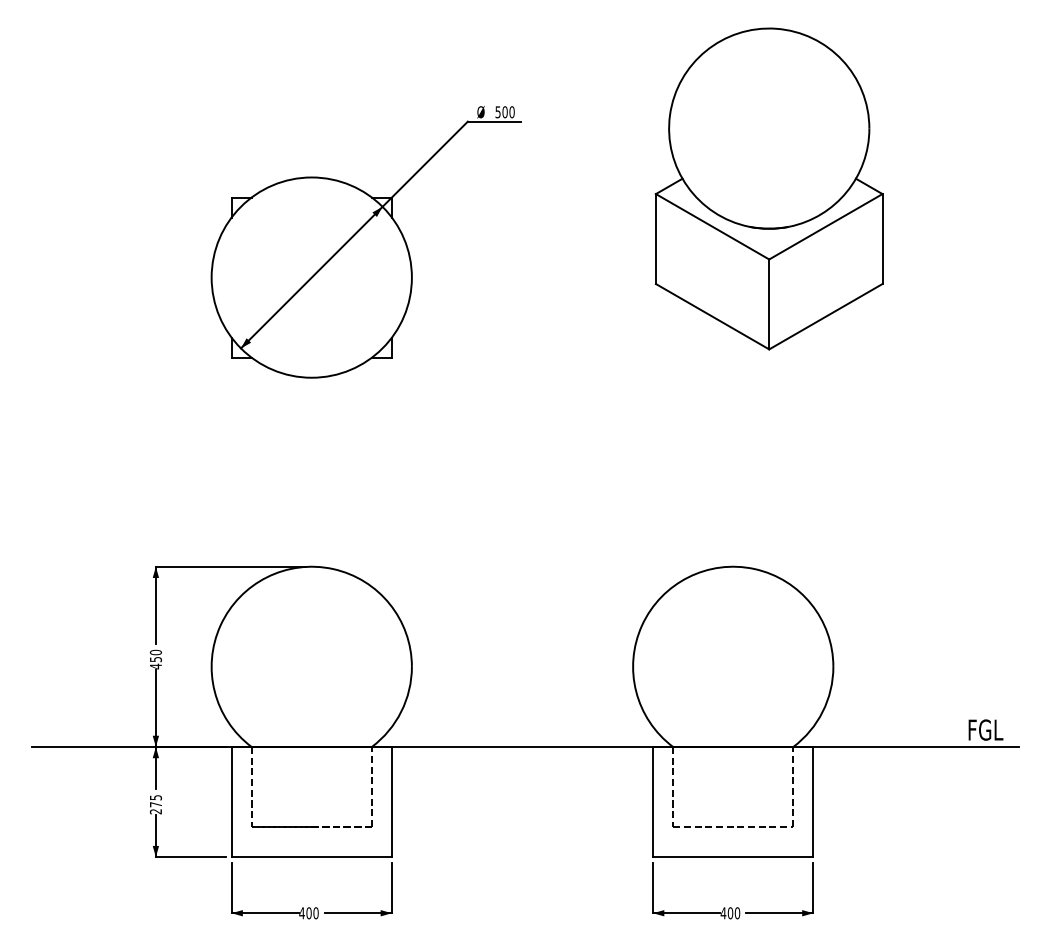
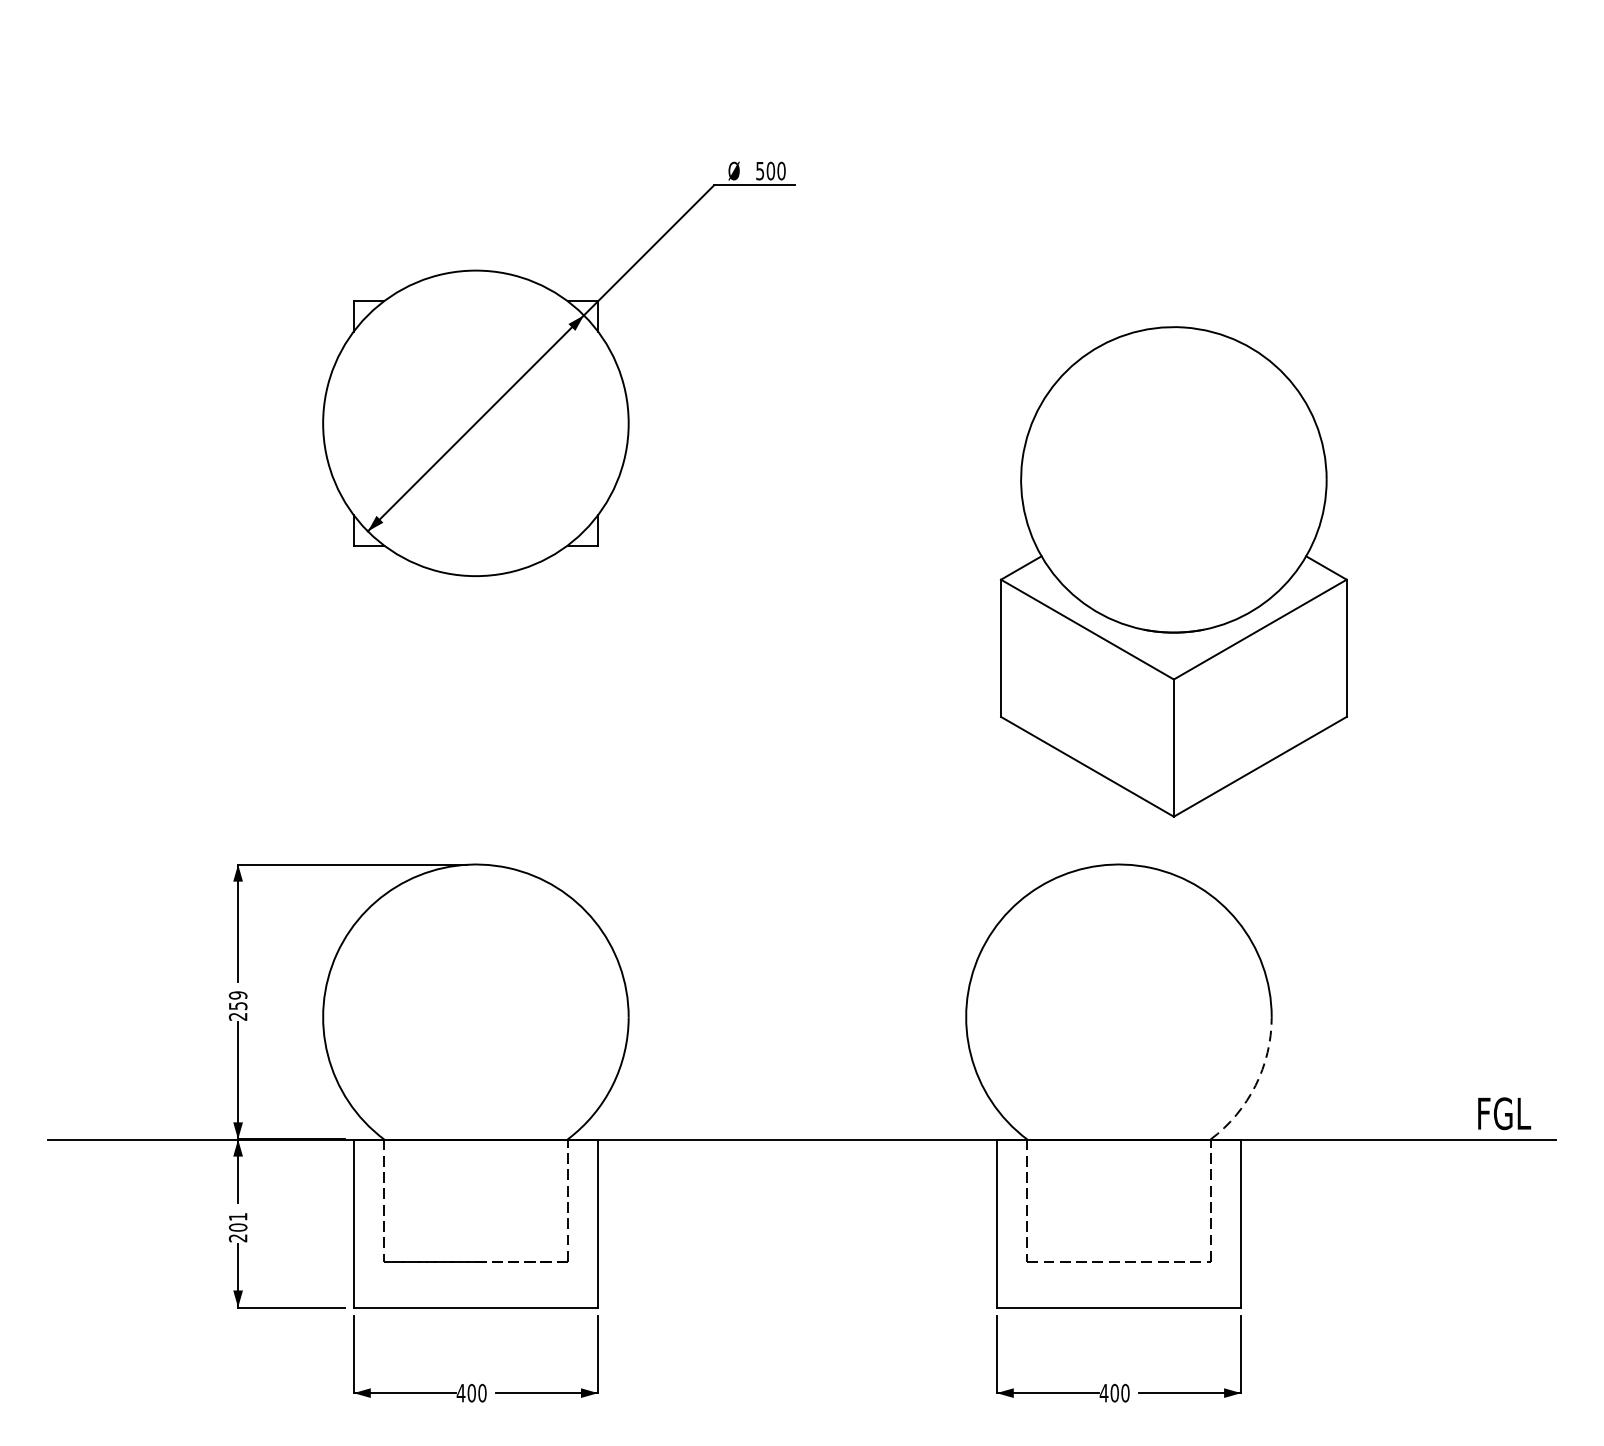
part: (768, 188) -> (1172, 571), moved
text: (155, 659) -> (237, 1006), 450 -> 259
arc: (822, 711) -> (1255, 1085), solid -> dashed
text: (155, 801) -> (237, 1222), 275 -> 201

